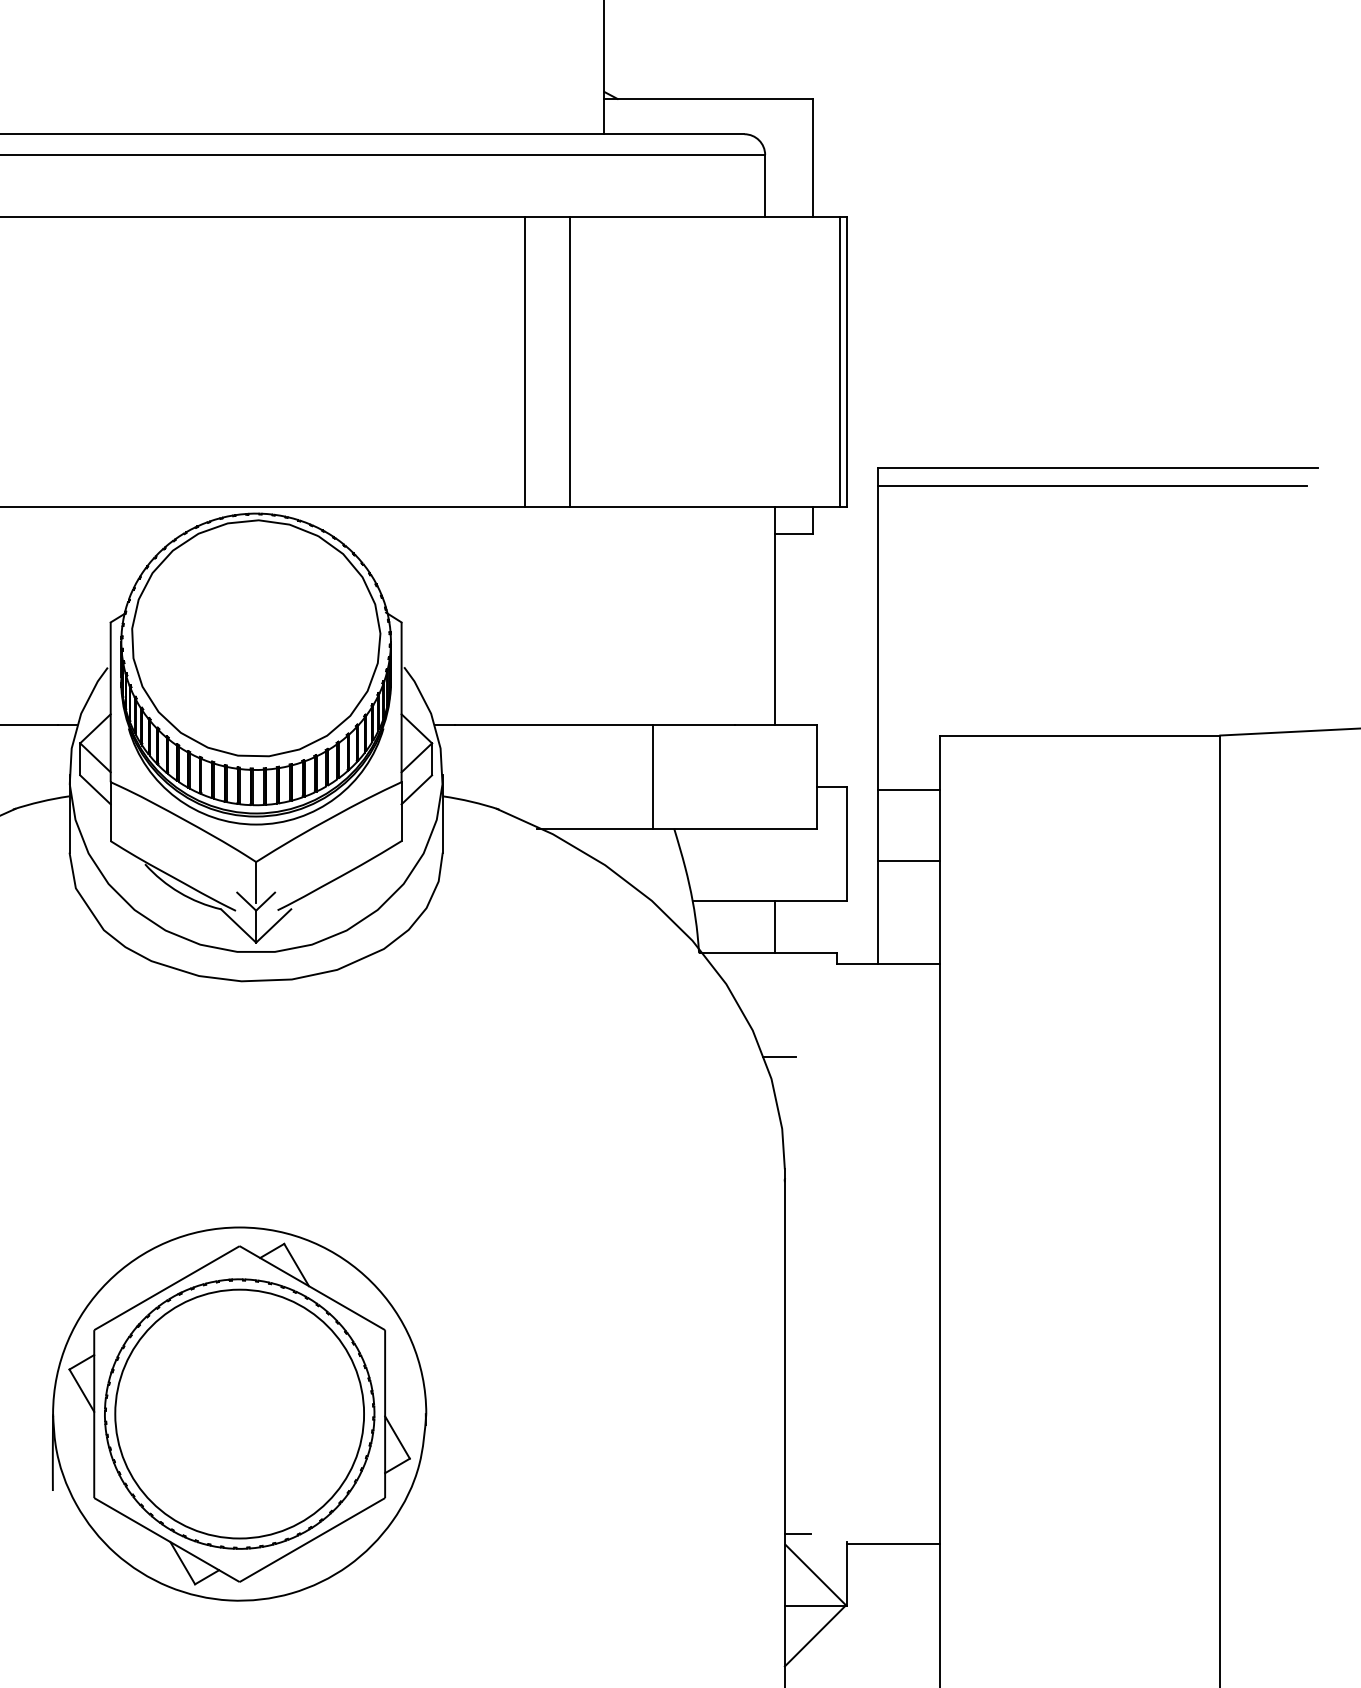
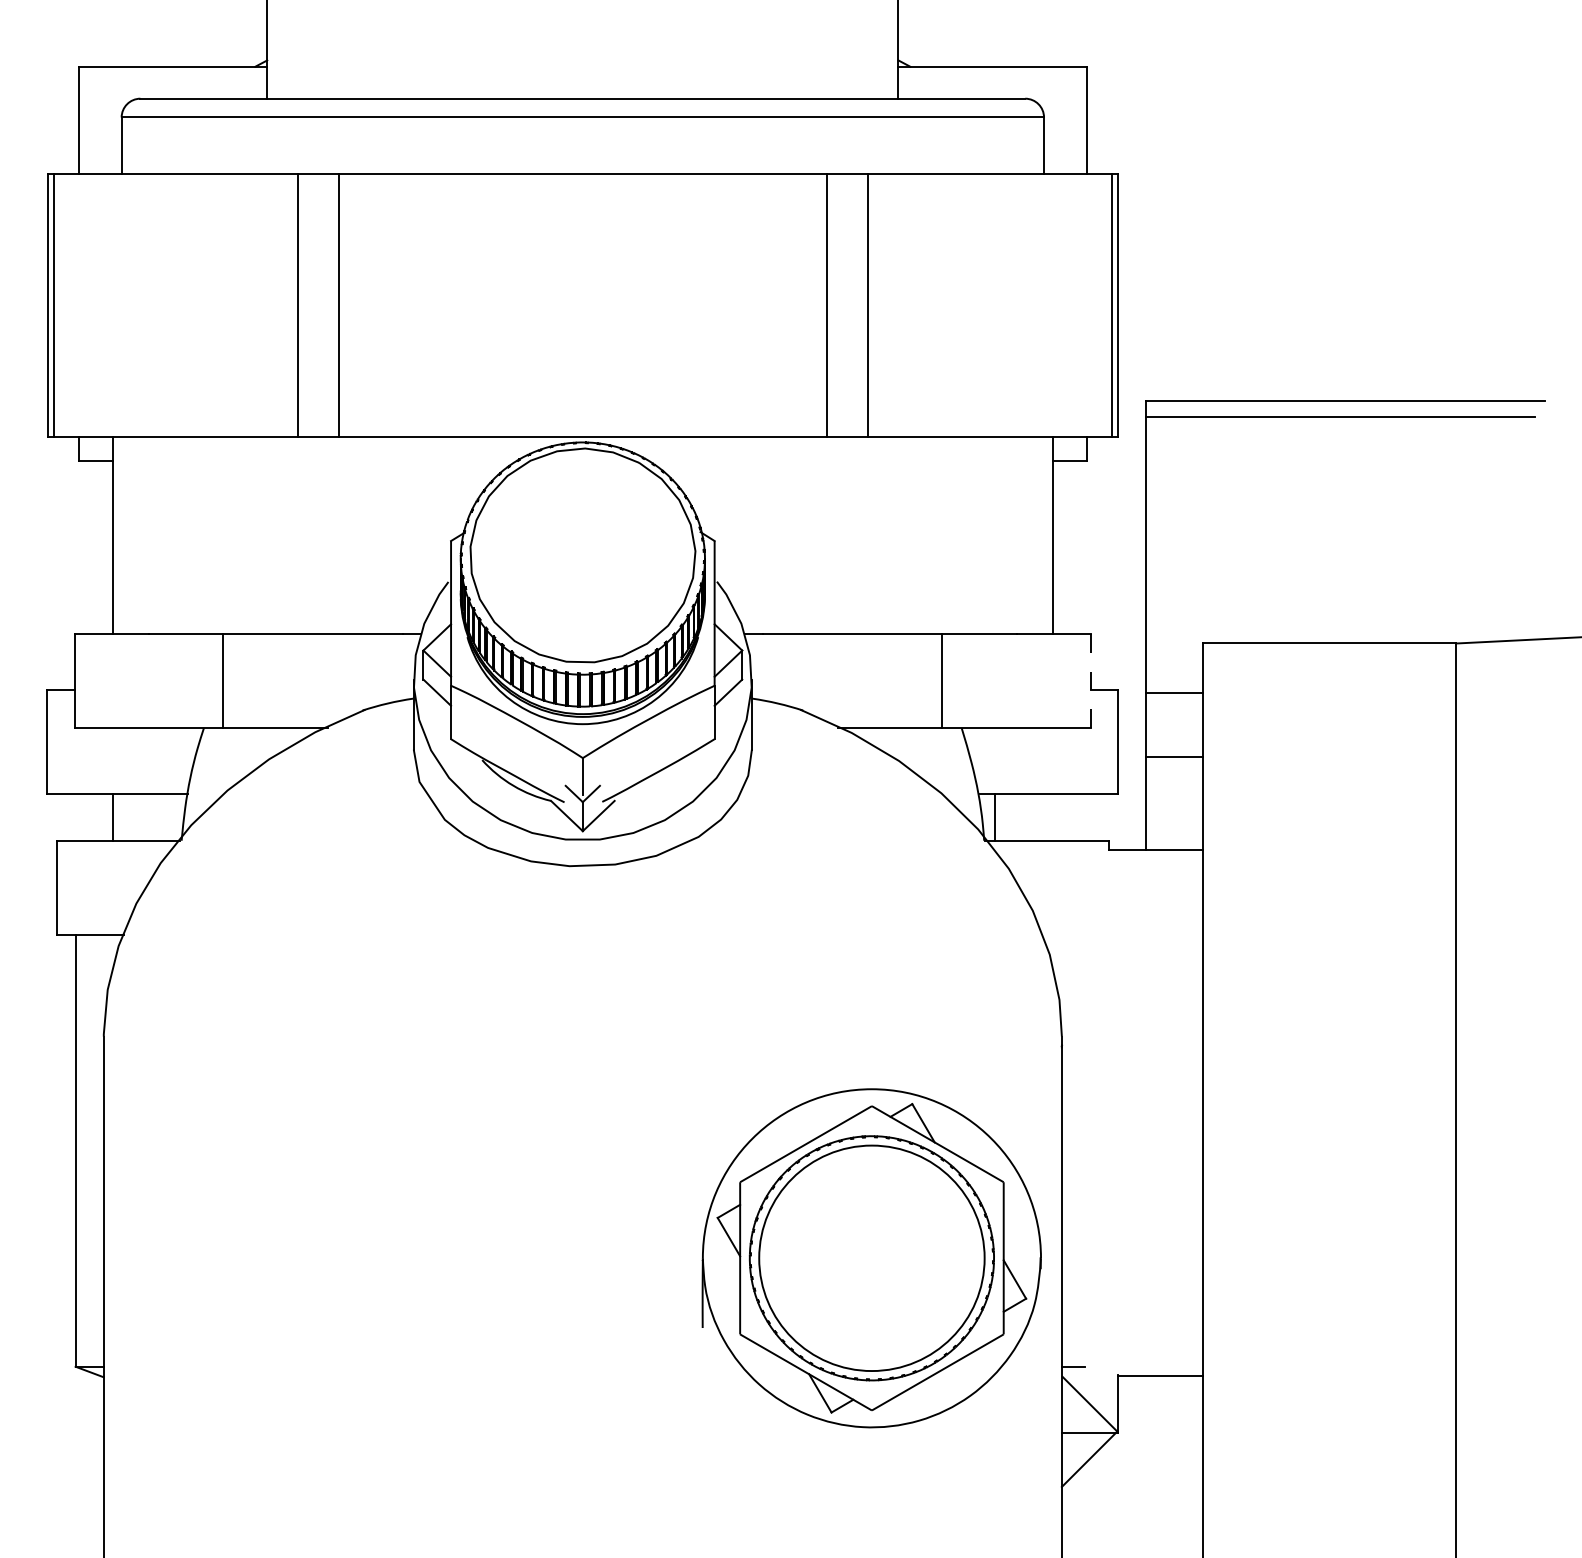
line: (817, 777) -> (1091, 681), solid -> dashed
line: (774, 926) -> (994, 816), moved
line: (780, 1056) -> (1057, 934), removed
part: (239, 1414) -> (871, 1258), moved

